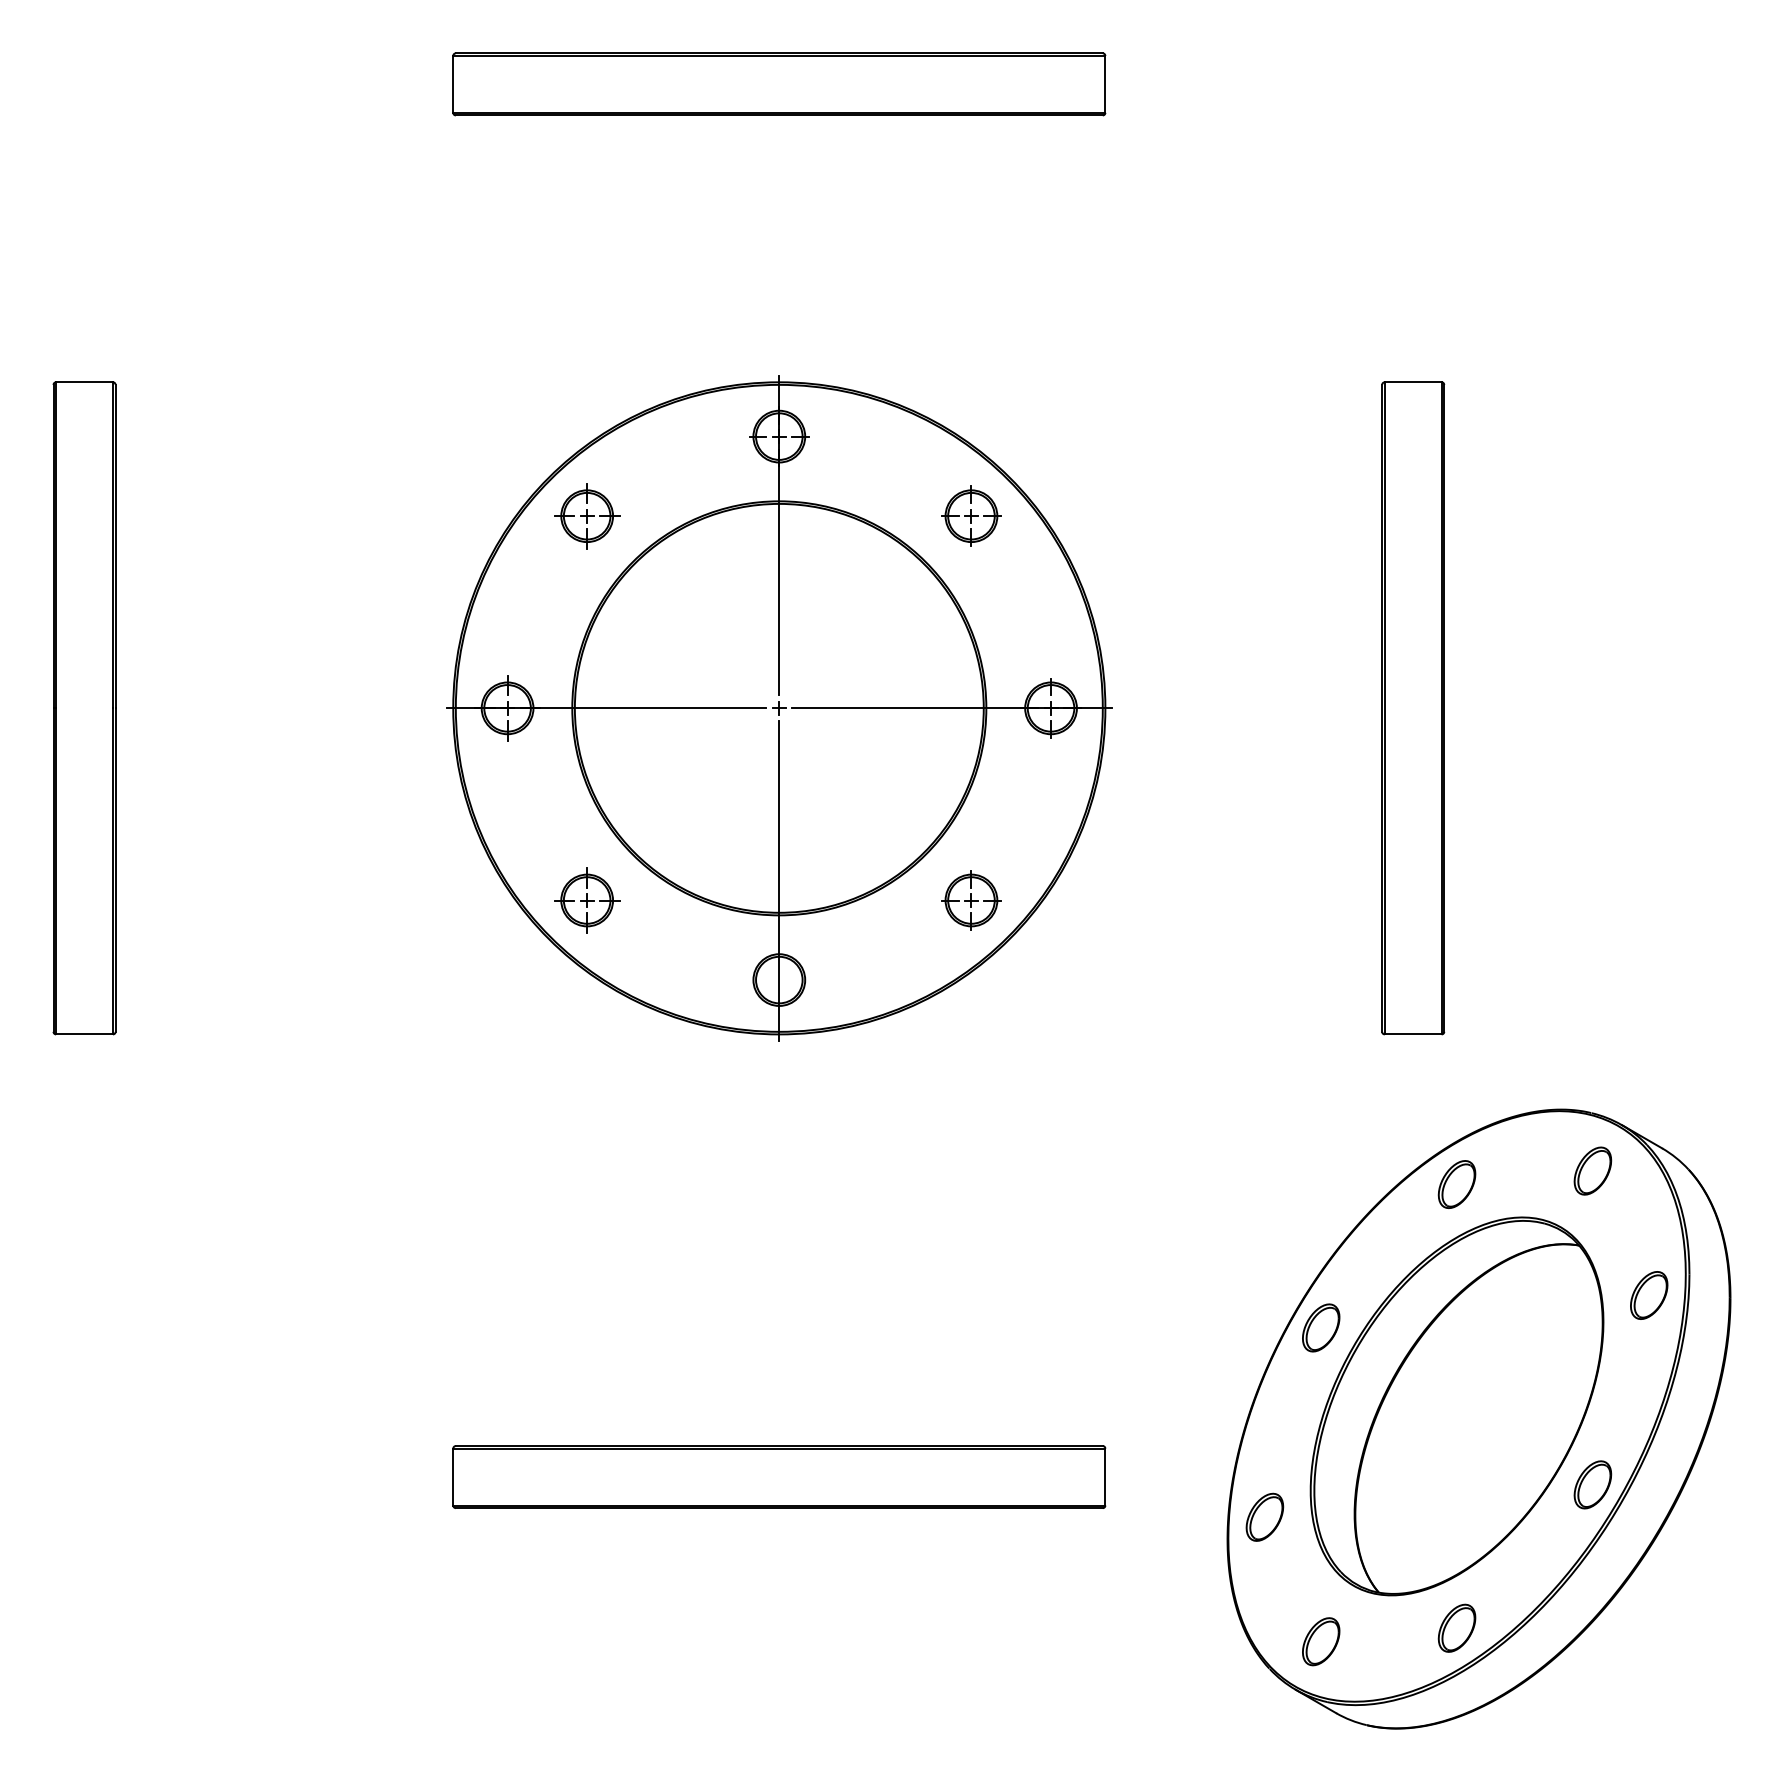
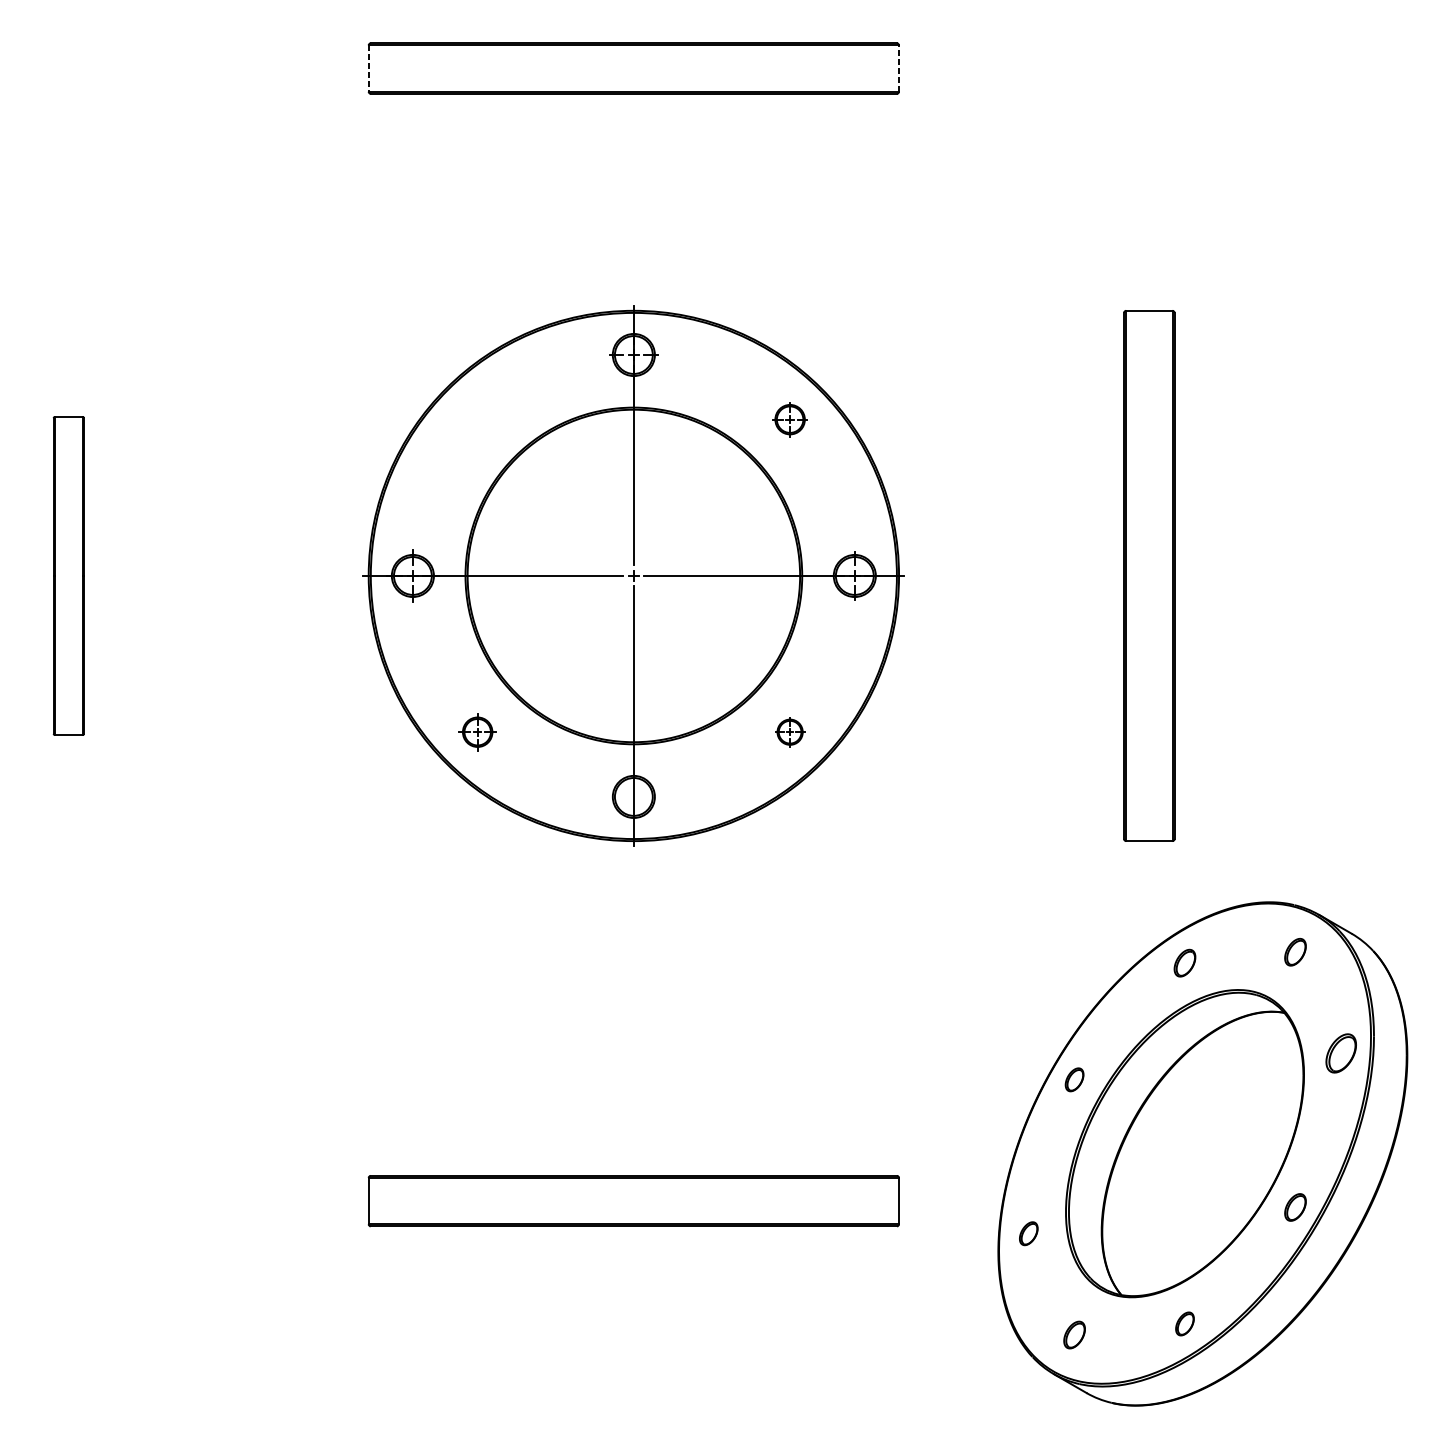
line: (1105, 83) -> (899, 67), solid -> dashed
line: (453, 84) -> (368, 68), solid -> dashed
part: (971, 515) -> (790, 419), size x0.7
part: (587, 516) -> (477, 419), removed
part: (84, 708) -> (68, 576), size x0.6
part: (587, 900) -> (477, 732), size x0.7
part: (971, 900) -> (790, 732), size x0.6
part: (1592, 1170) -> (1295, 951), size x0.7
part: (1456, 1184) -> (1184, 963), size x0.7
part: (1321, 1327) -> (1074, 1079), size x0.6
part: (1592, 1484) -> (1295, 1207), size x0.7
part: (1264, 1516) -> (1028, 1233), size x0.6
part: (1456, 1627) -> (1184, 1323), size x0.6
part: (1321, 1641) -> (1074, 1334), size x0.7

